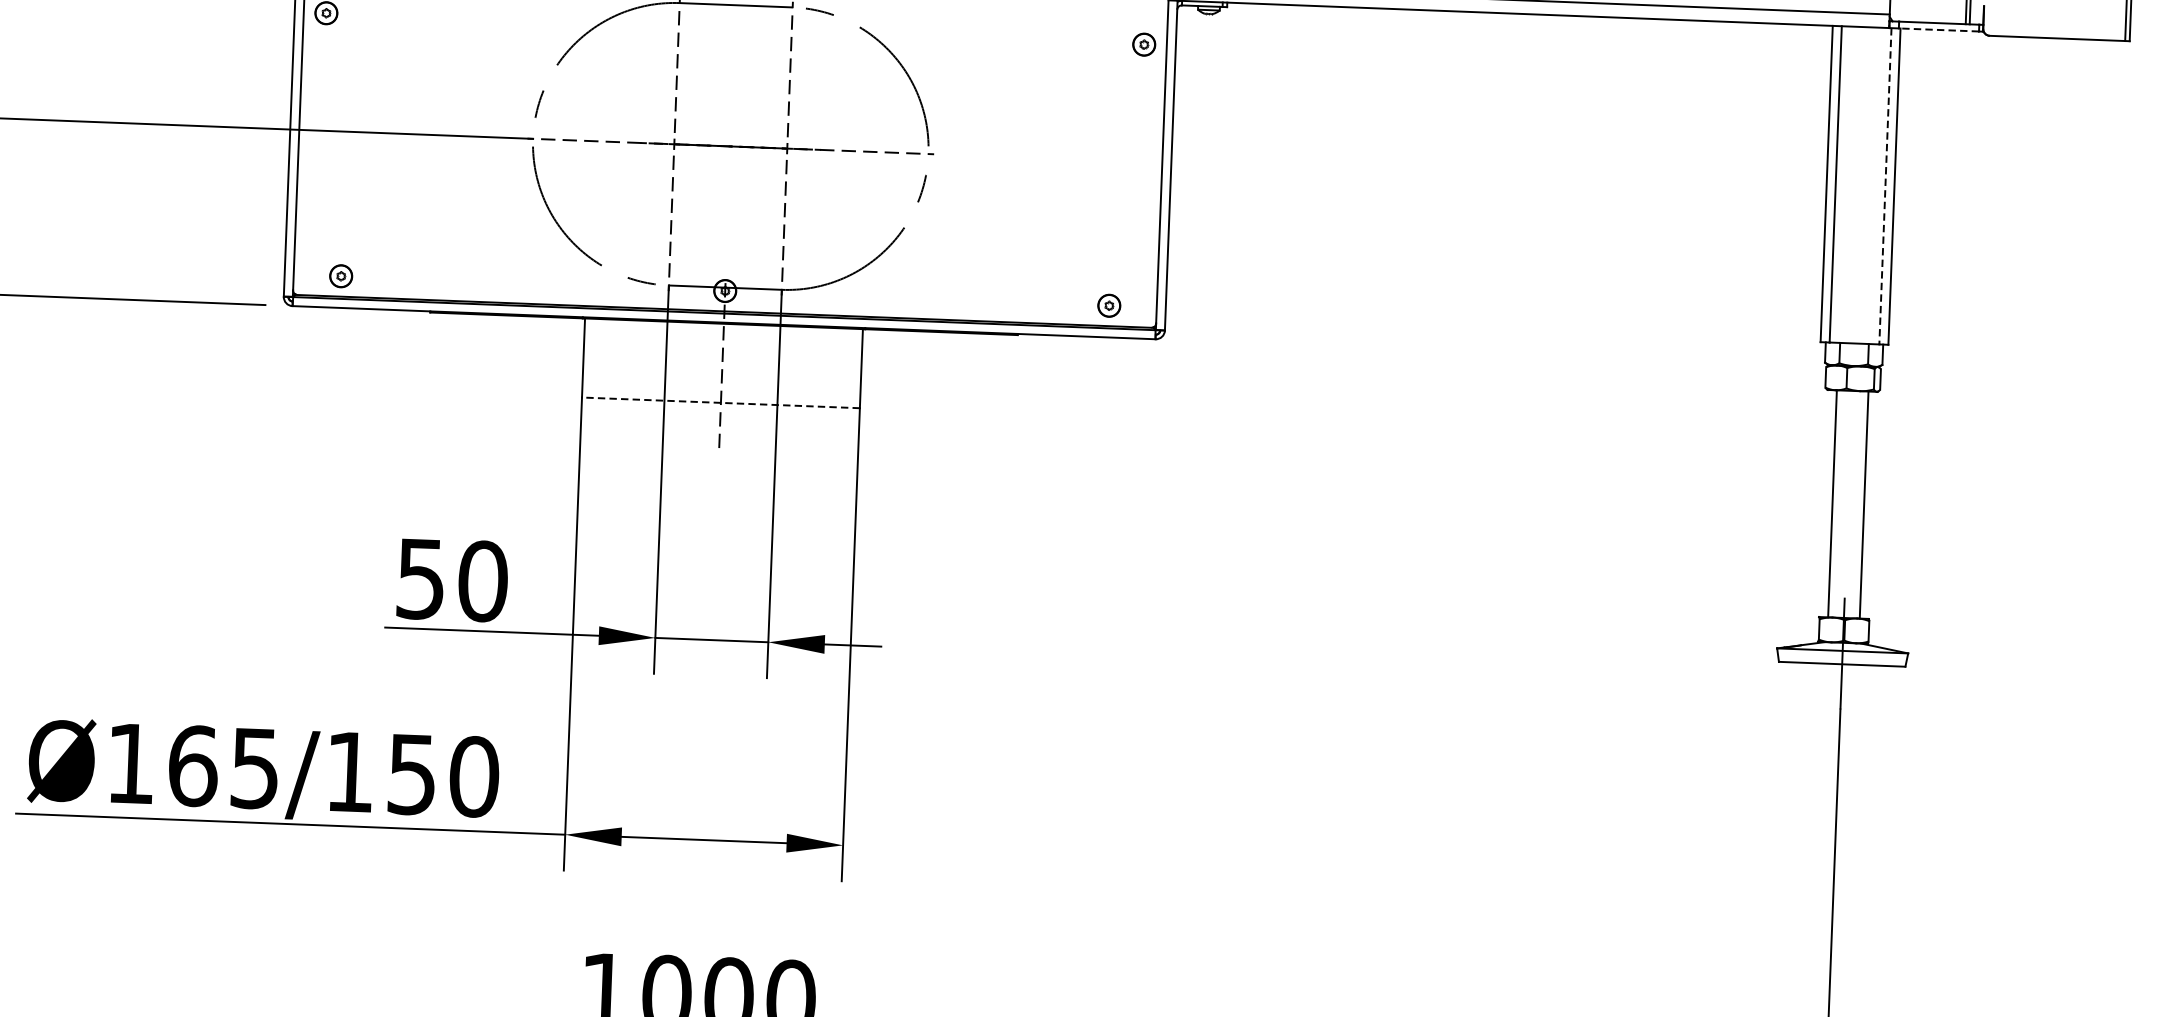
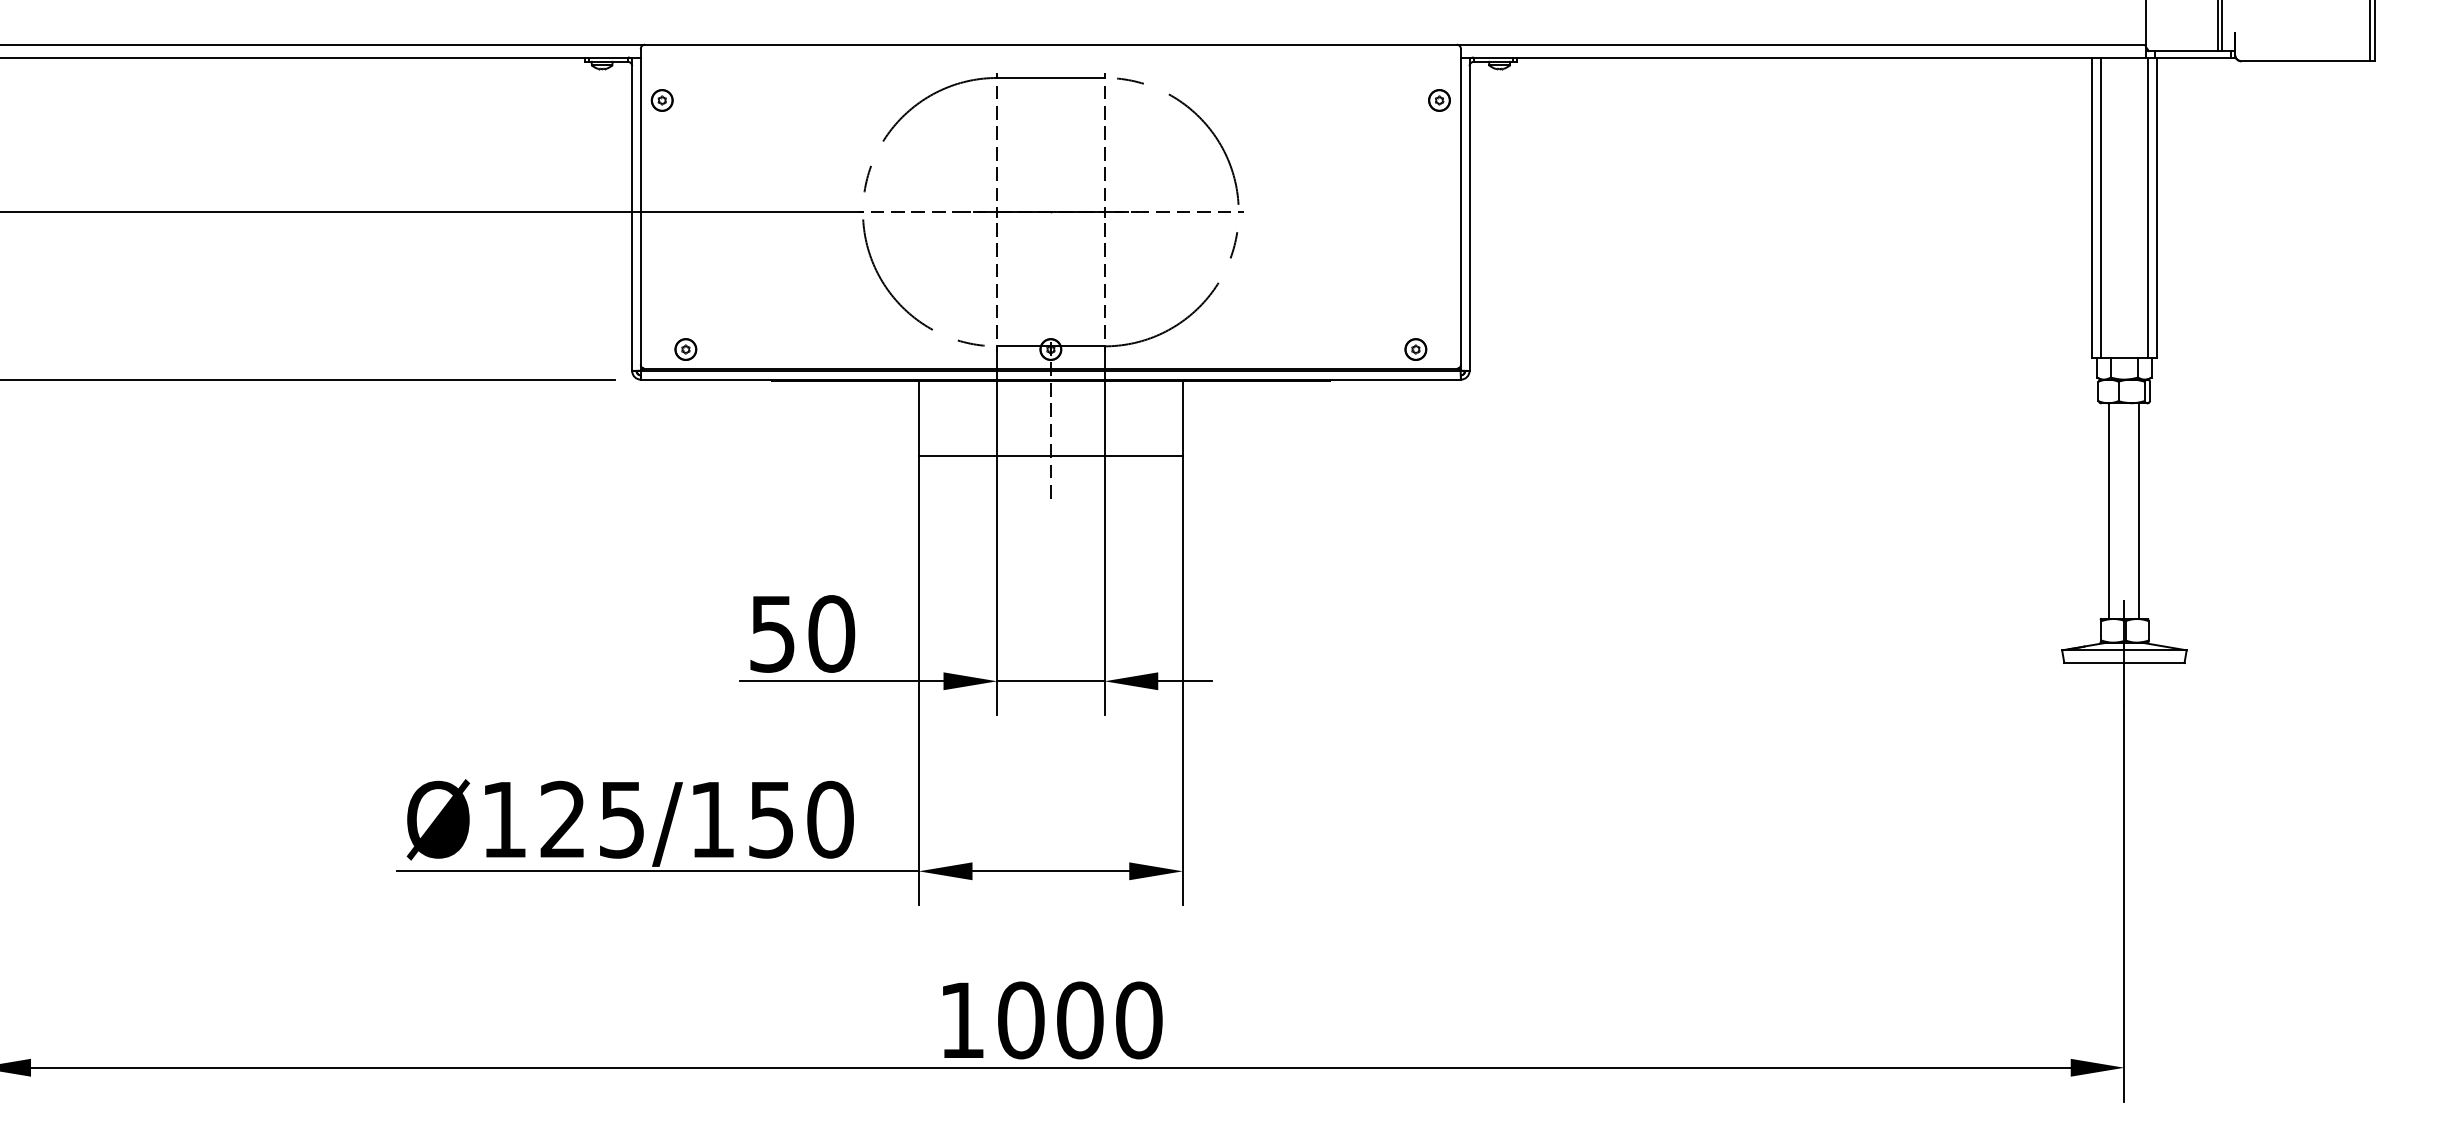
line: (1938, 29) -> (2192, 57), dashed -> solid
line: (1885, 186) -> (2148, 208), dashed -> solid
line: (720, 402) -> (1050, 455), dashed -> solid
text: (193, 765) -> (563, 819), Ø165/150 -> Ø125/150

